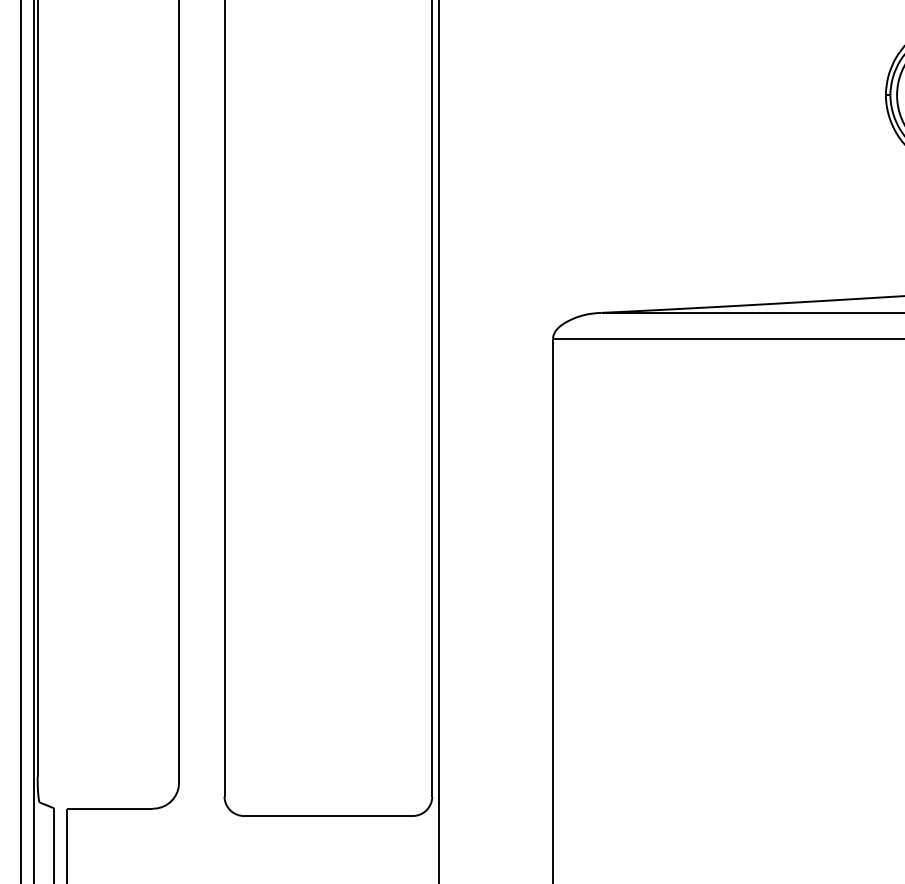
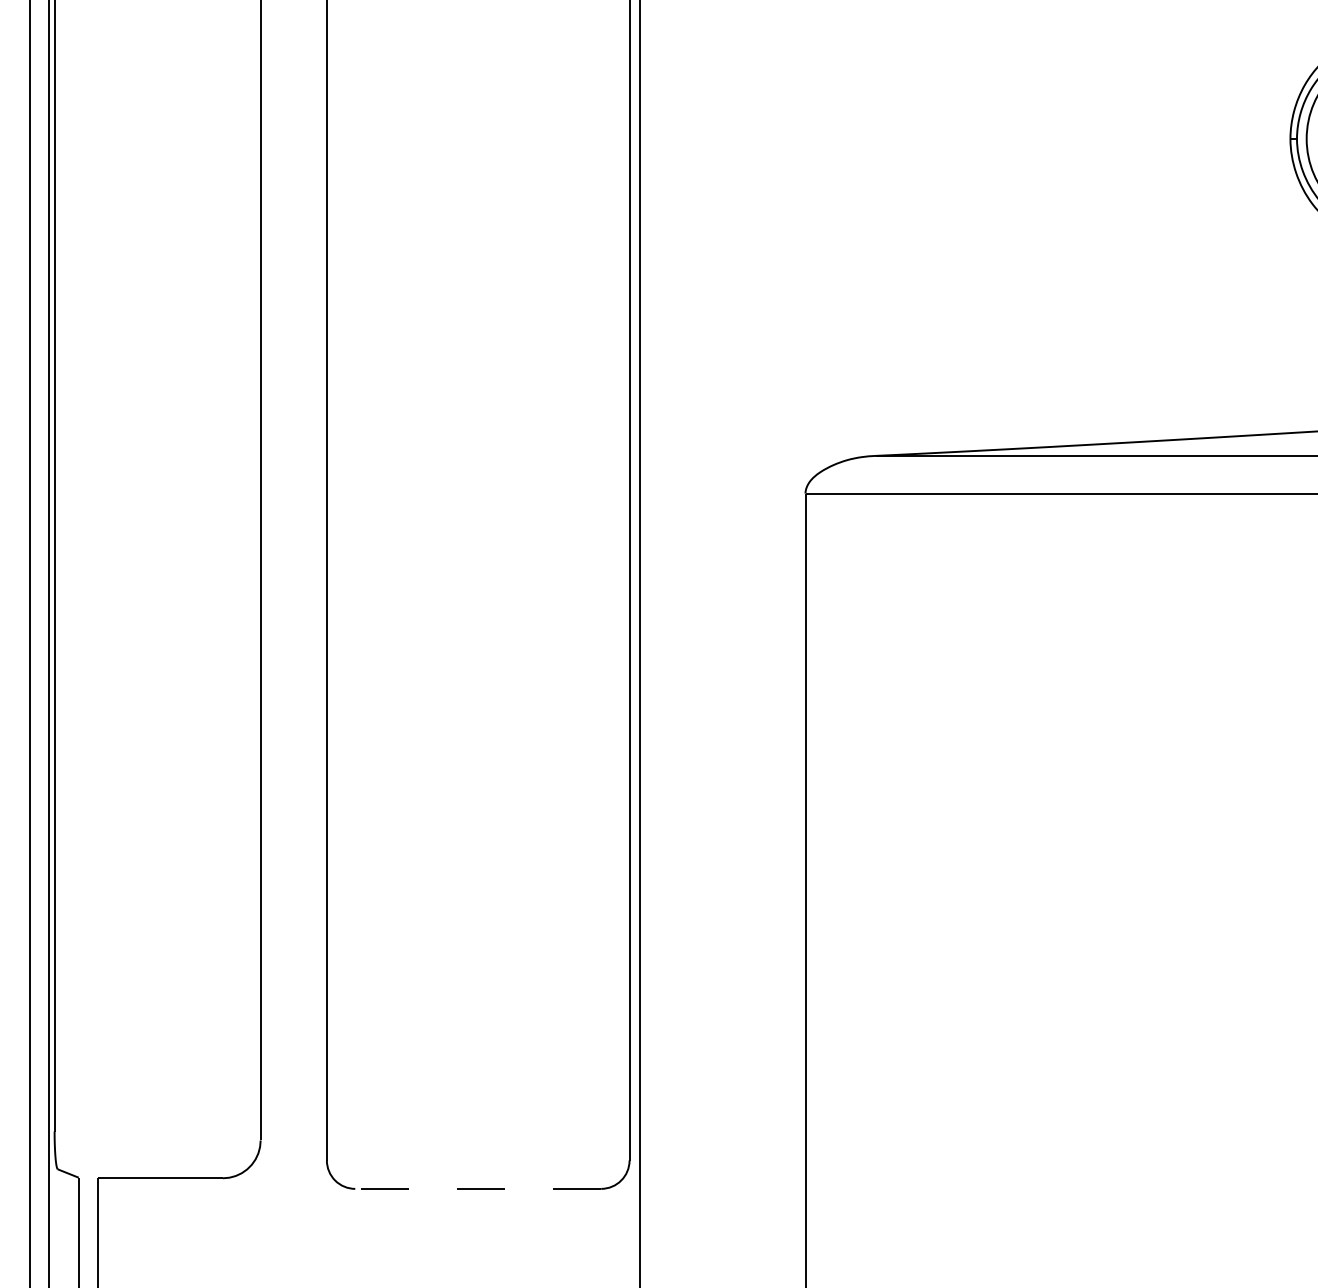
line: (327, 816) -> (476, 1189), solid -> dashed

